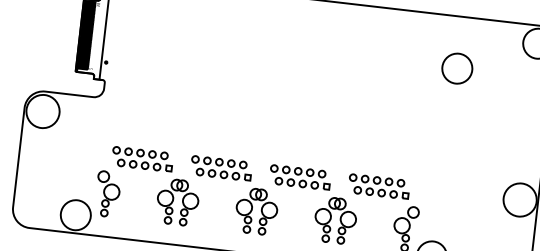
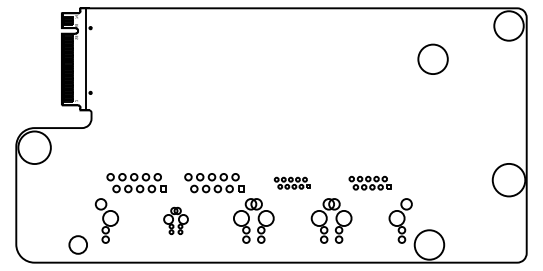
part: (300, 178) -> (292, 183), size x0.6
part: (378, 187) -> (369, 183), size x0.7
part: (177, 201) -> (175, 220), size x0.6
circle: (75, 214) -> (77, 244), size x0.6

